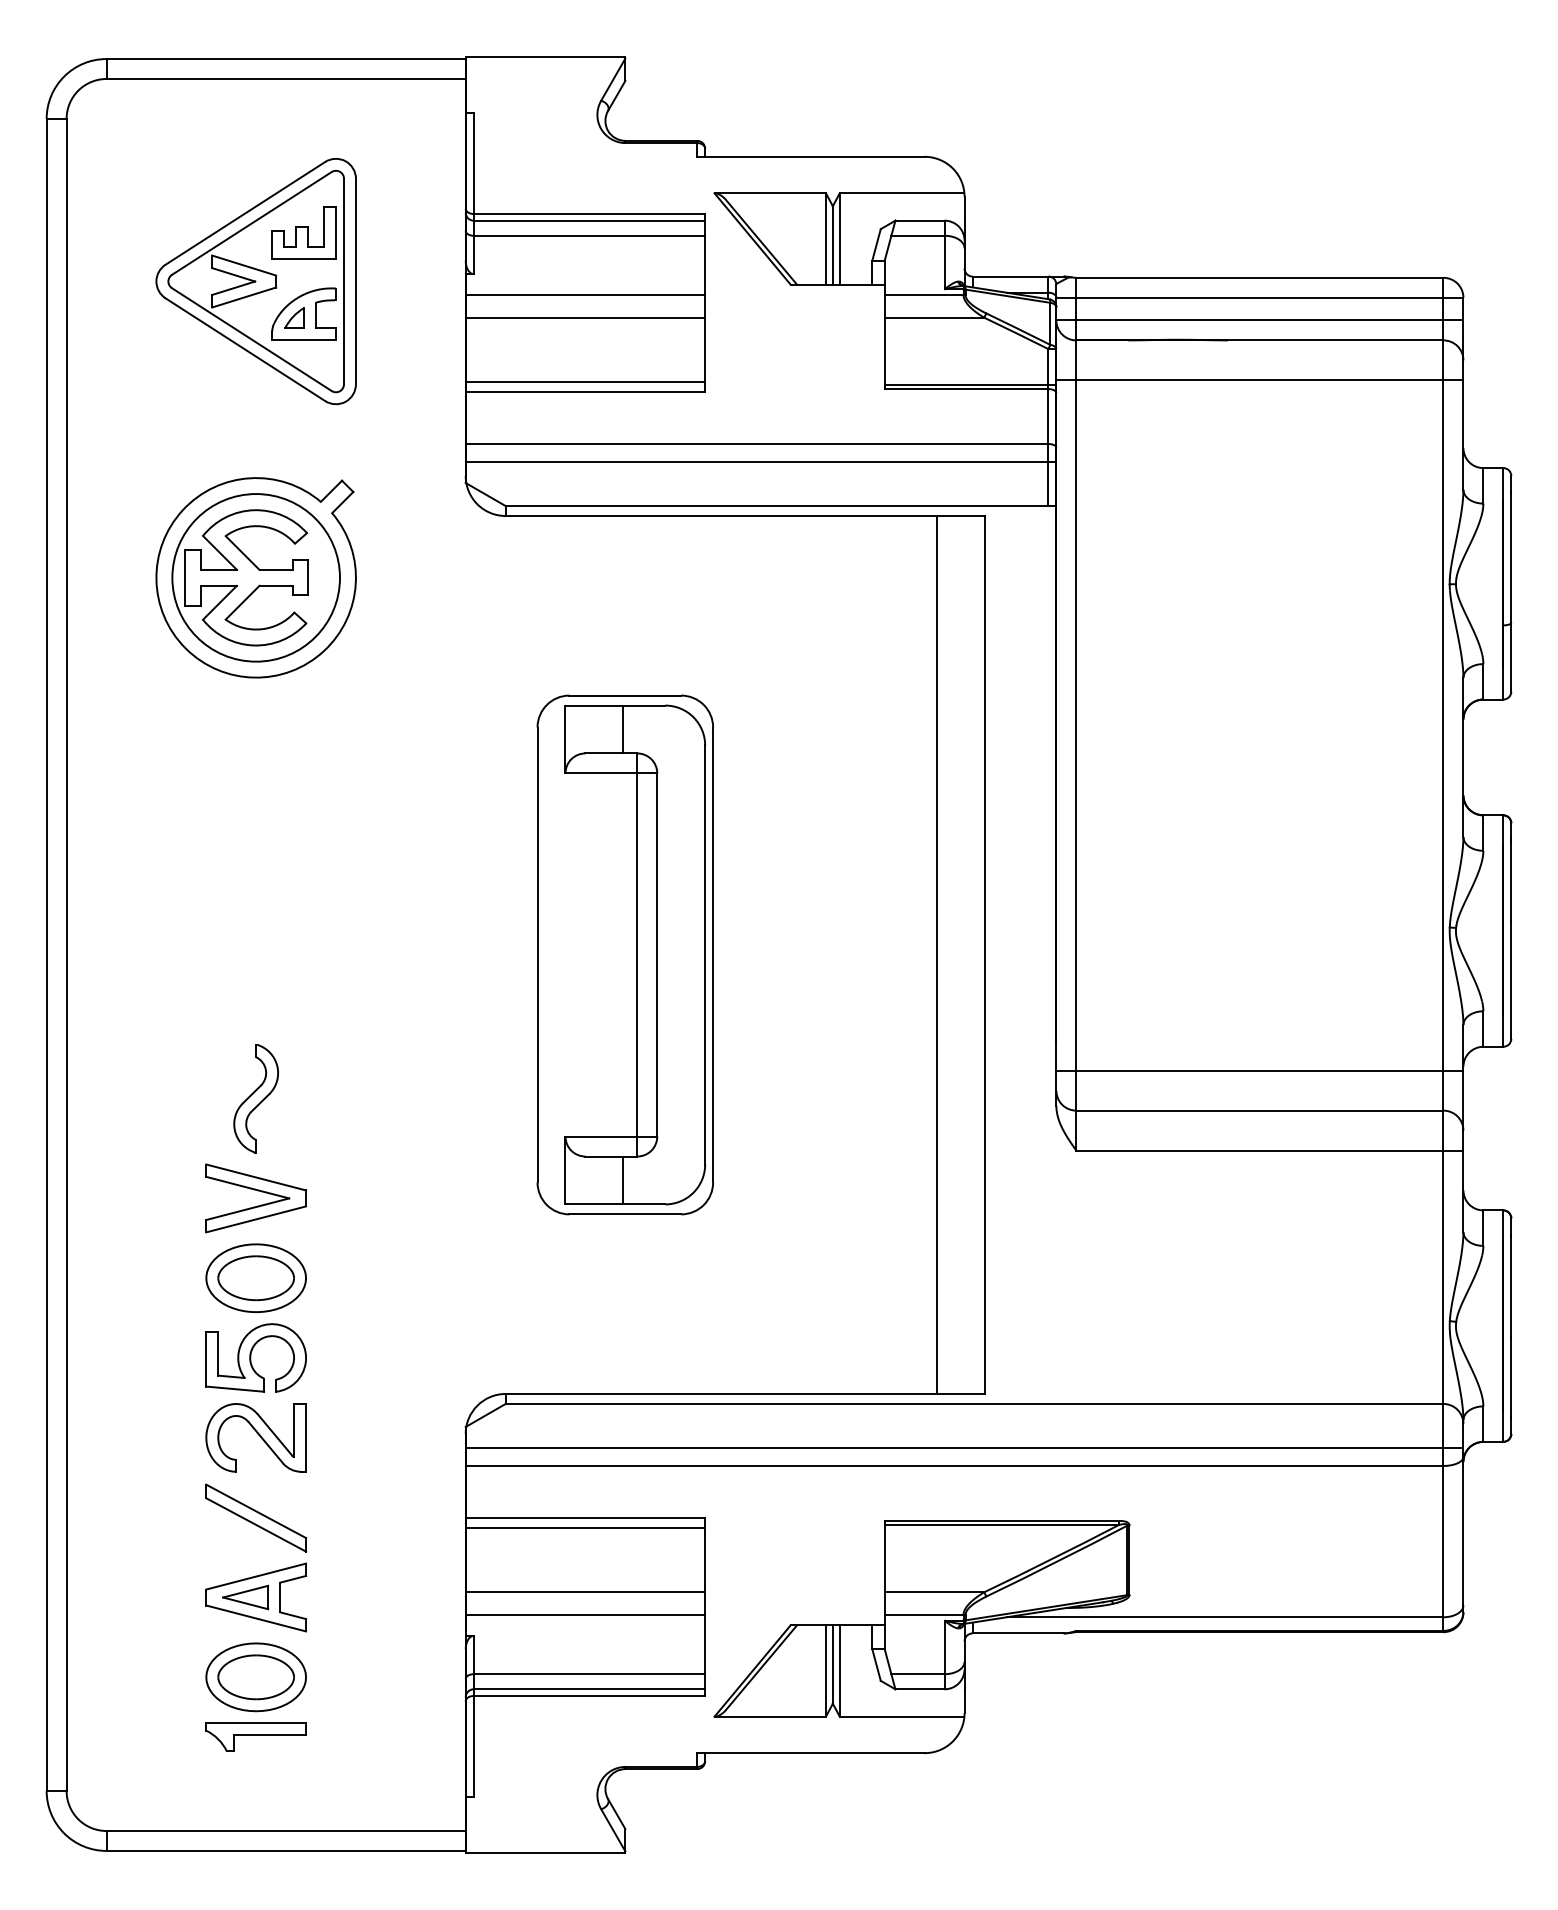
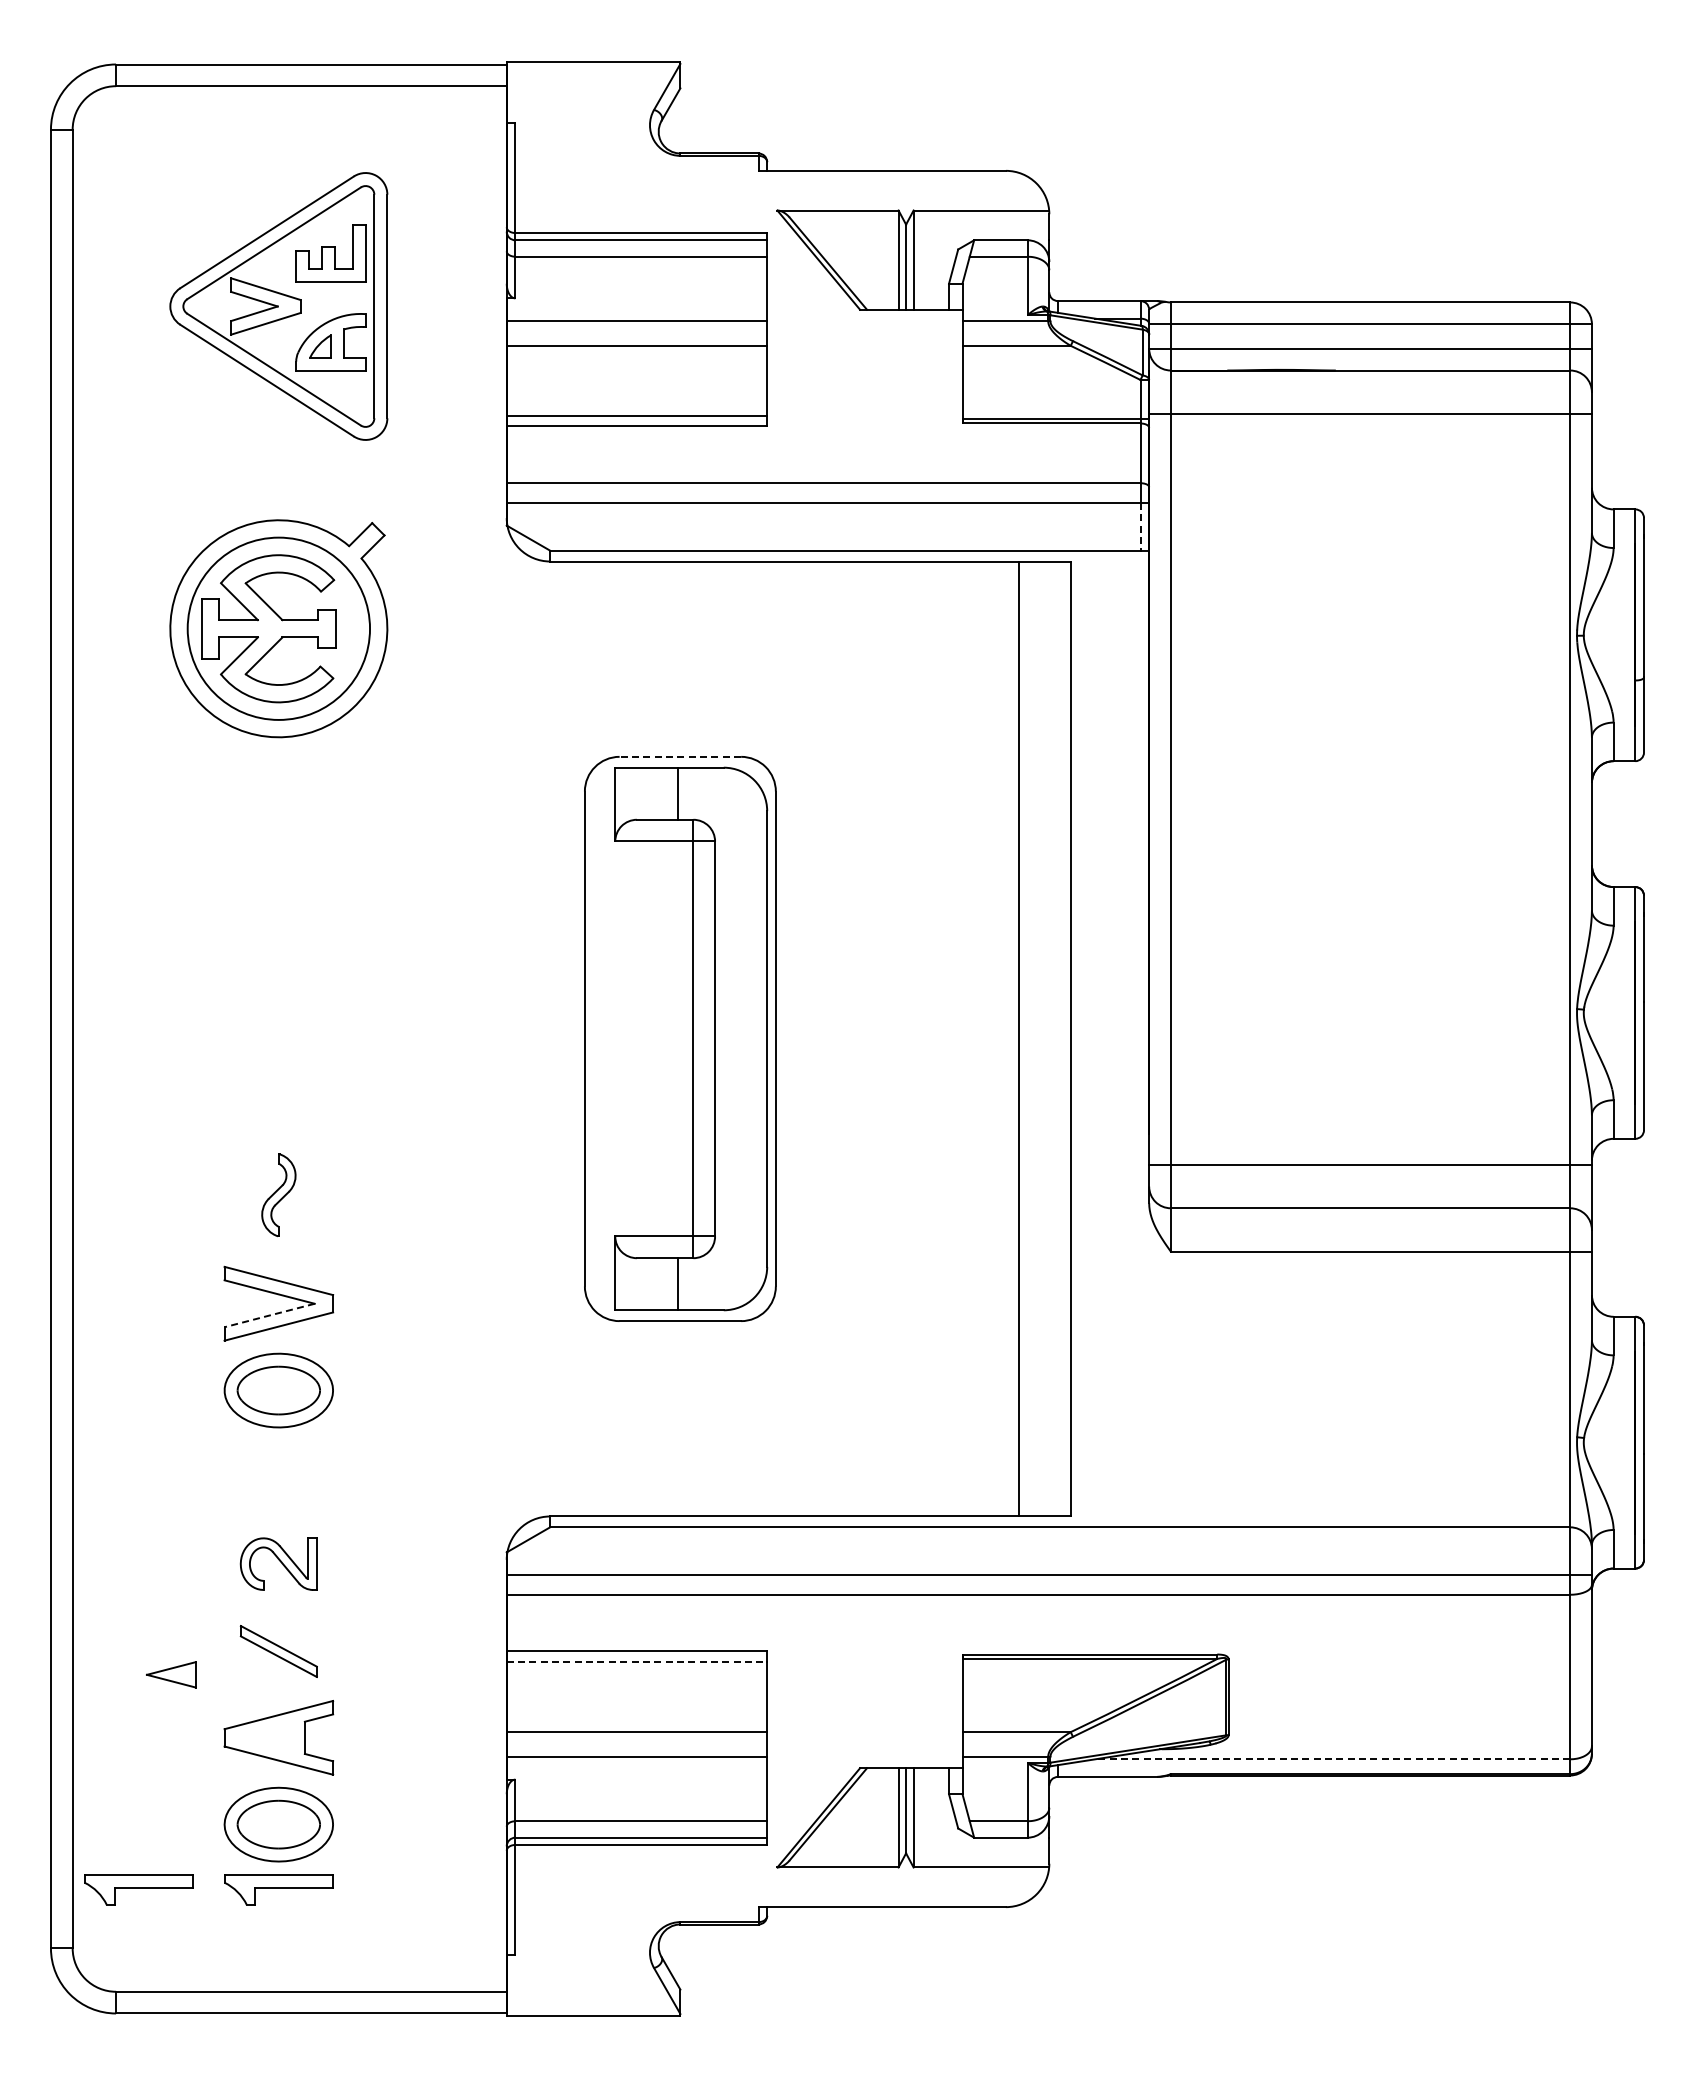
line: (1048, 483) -> (1140, 526), solid -> dashed
line: (625, 695) -> (680, 756), solid -> dashed
part: (255, 1098) -> (278, 1195), size x0.7
line: (247, 1209) -> (269, 1315), solid -> dashed
part: (255, 1357) -> (278, 1476), removed
part: (255, 1437) -> (278, 1563), size x0.7
part: (255, 1518) -> (278, 1651), size x0.7
line: (585, 1528) -> (637, 1662), solid -> dashed
part: (245, 1597) -> (171, 1674), moved
line: (1224, 1617) -> (1332, 1759), solid -> dashed
part: (127, 1736) -> (138, 1889), added

